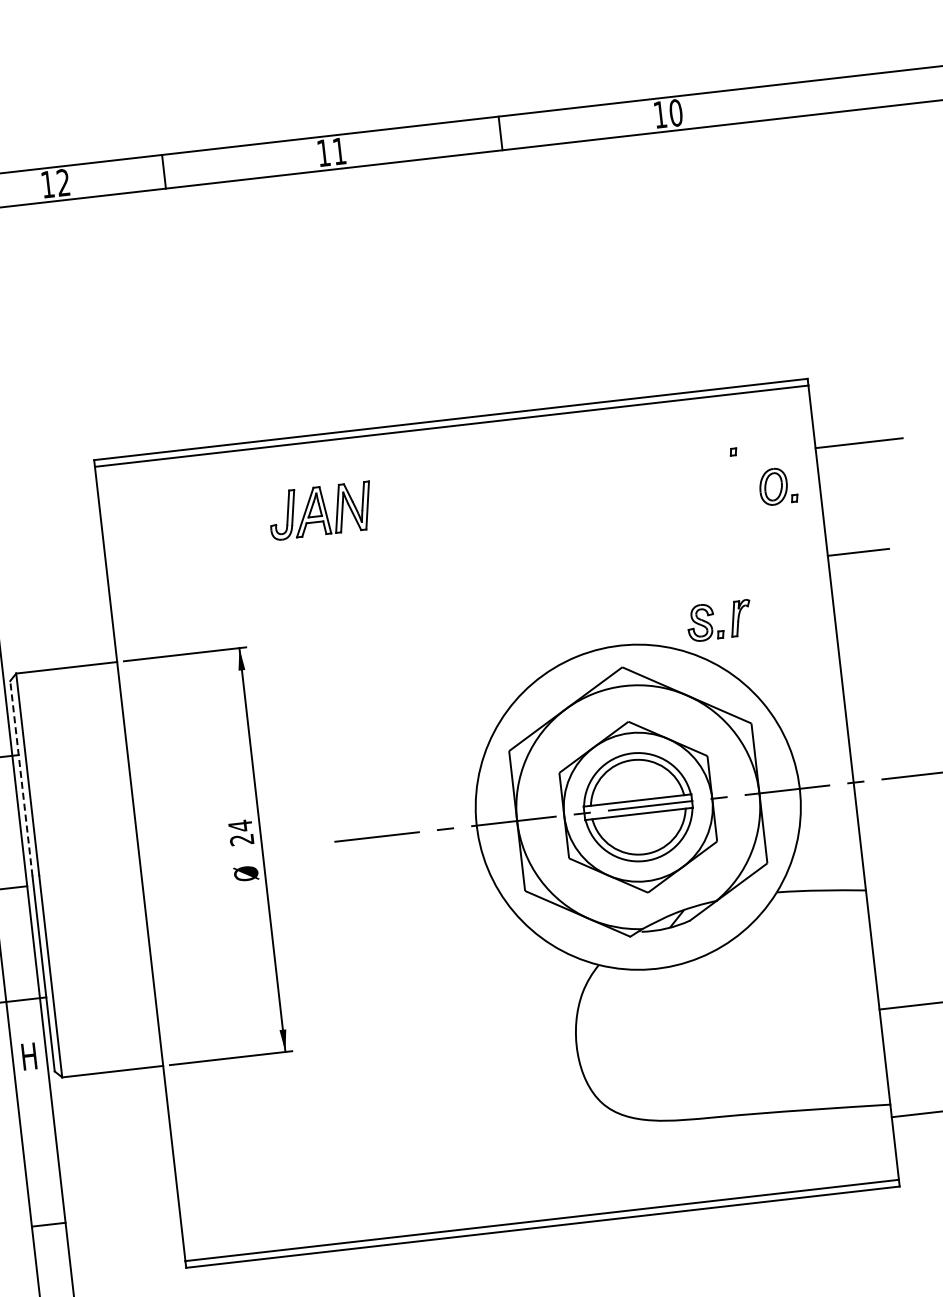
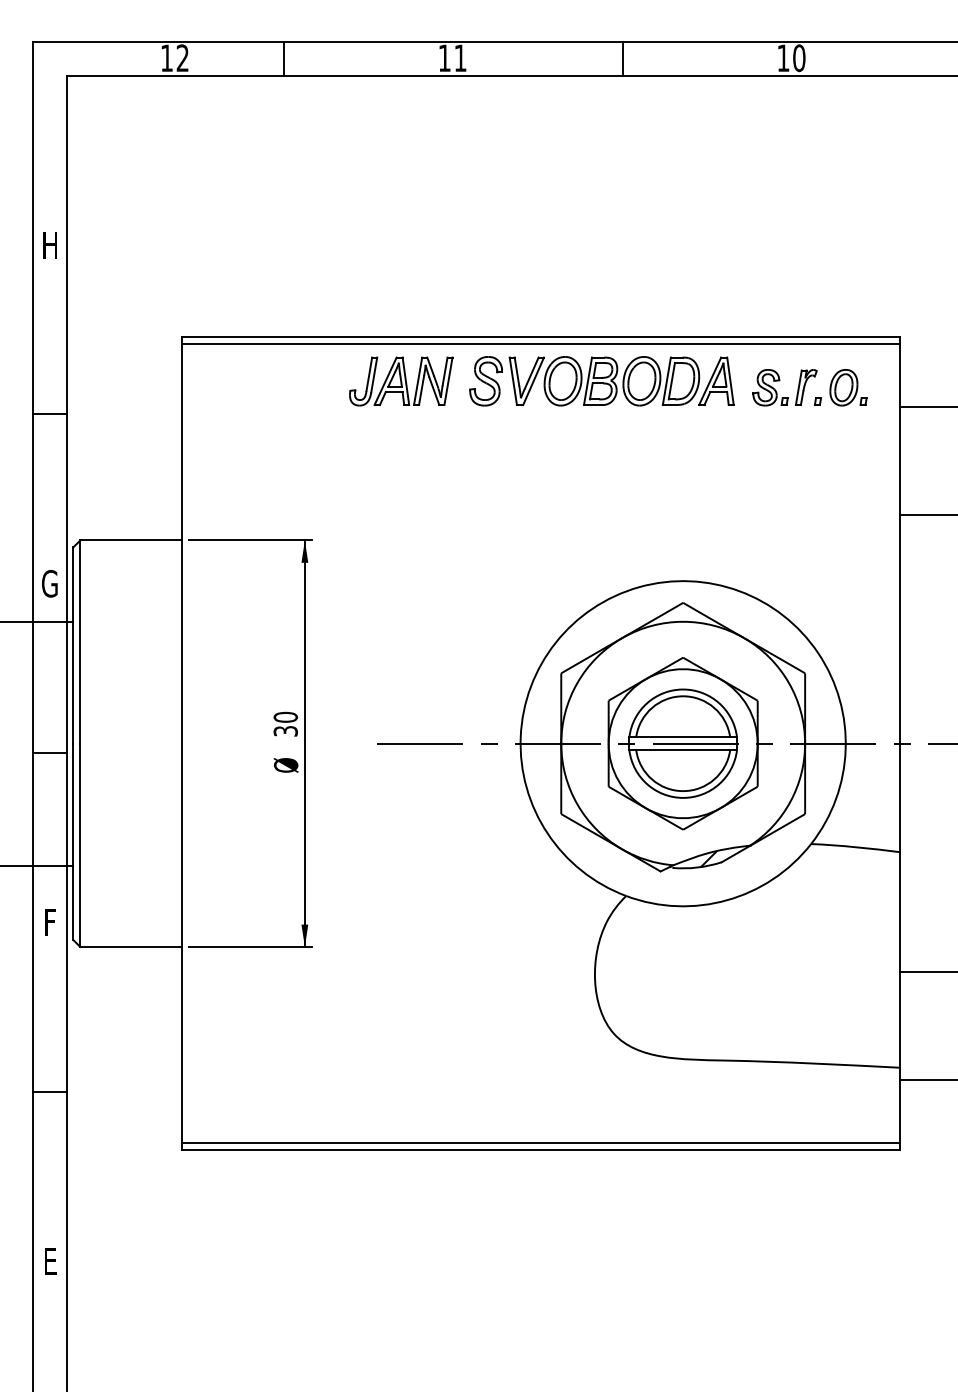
part: (516, 456) -> (601, 381), added
part: (778, 486) -> (848, 387), moved
part: (321, 511) -> (401, 381), moved
part: (713, 615) -> (779, 381), moved
line: (21, 778) -> (73, 645), dashed -> solid
text: (240, 832) -> (285, 723), 24 -> 30
text: (28, 1056) -> (49, 922), H -> F

